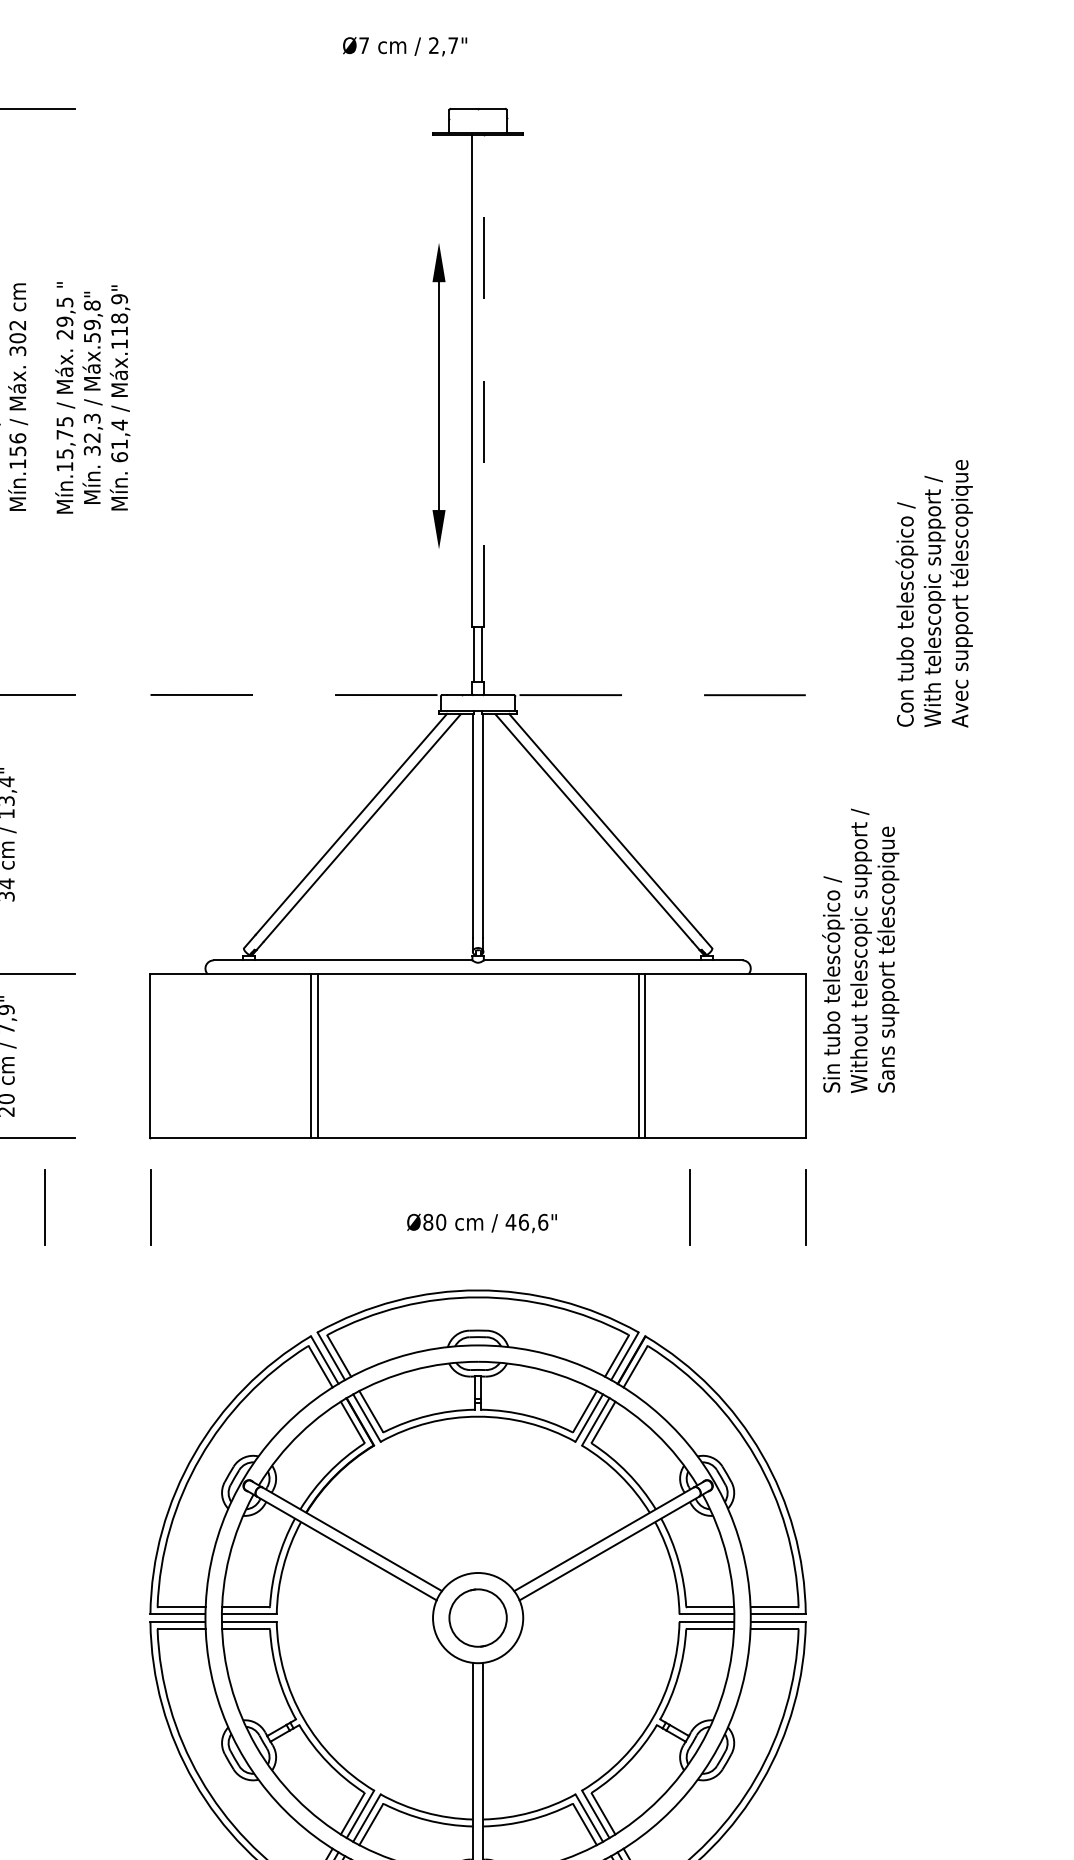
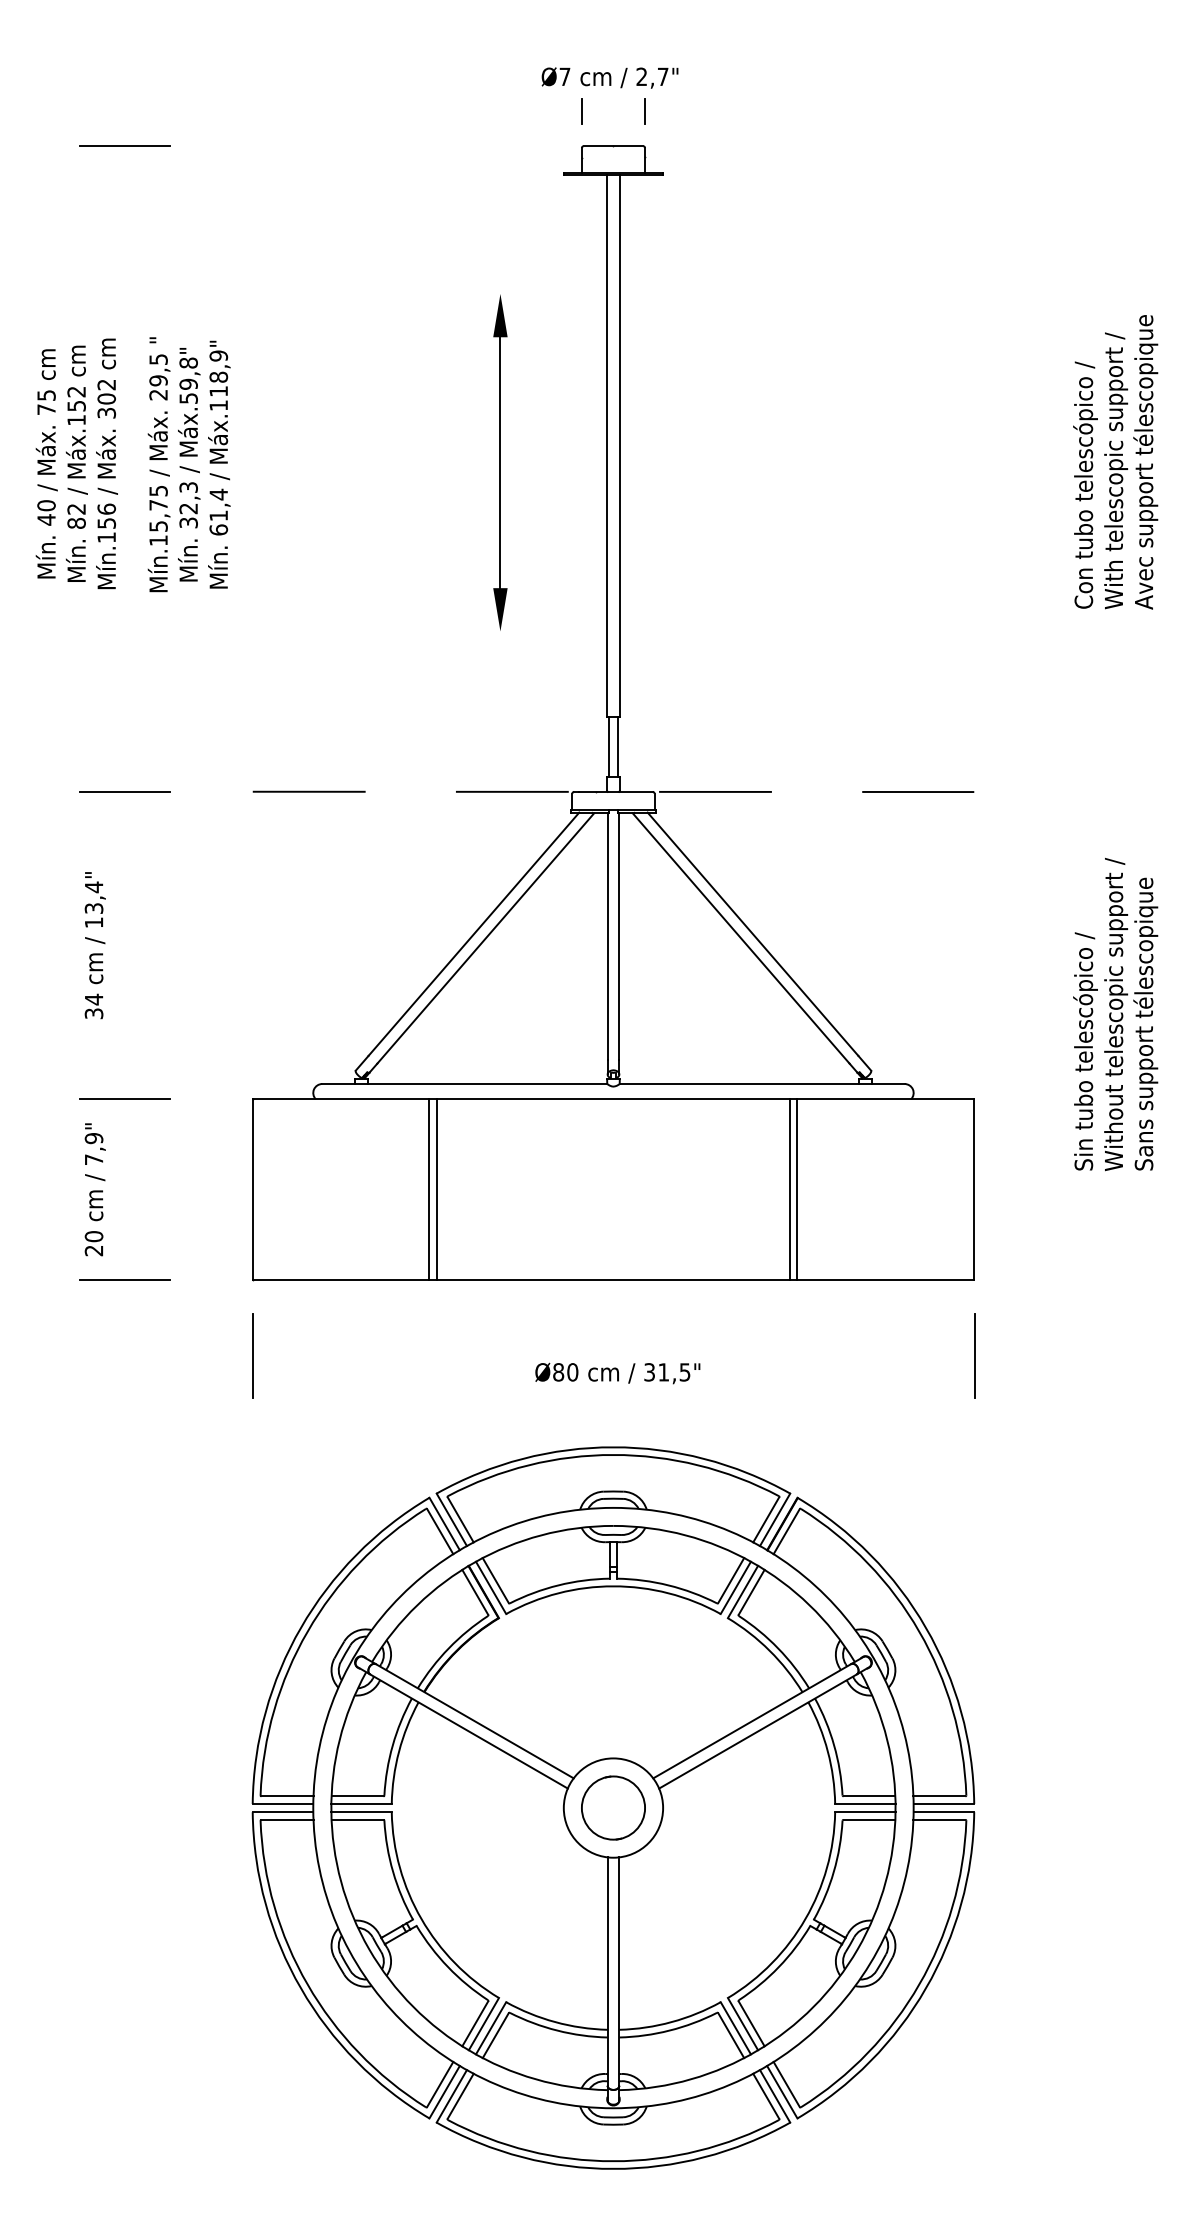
text: (404, 46) -> (609, 77), moved
line: (449, 77) -> (581, 111), added
line: (507, 77) -> (645, 111), added
line: (483, 381) -> (619, 446), dashed -> solid
part: (439, 395) -> (500, 462), moved
text: (934, 593) -> (1115, 462), moved
text: (860, 950) -> (1115, 1014), moved
line: (43, 1207) -> (135, 1355), removed
line: (689, 1207) -> (846, 1355), removed
text: (526, 1222) -> (666, 1372), 46,6" -> 31,5"

